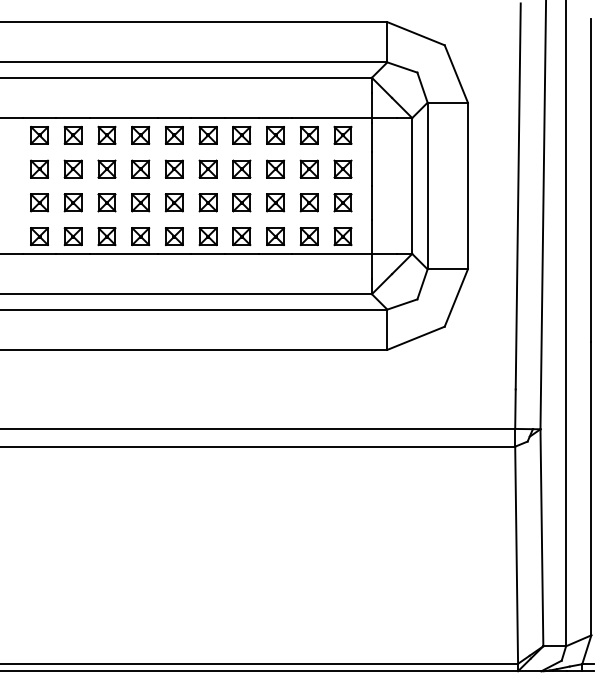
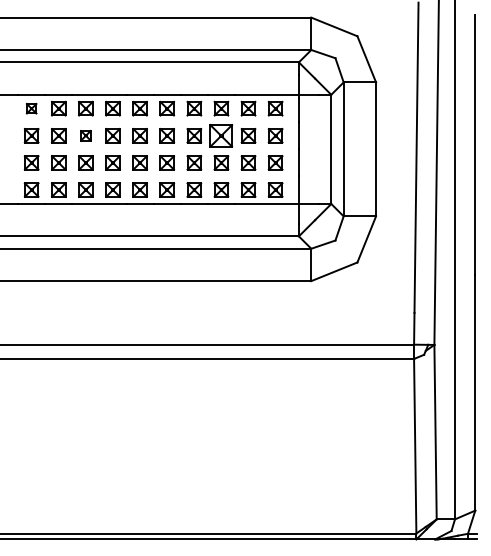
part: (39, 135) -> (31, 108), size x0.7
part: (106, 168) -> (85, 135), size x0.7
part: (275, 168) -> (221, 135), size x1.6

